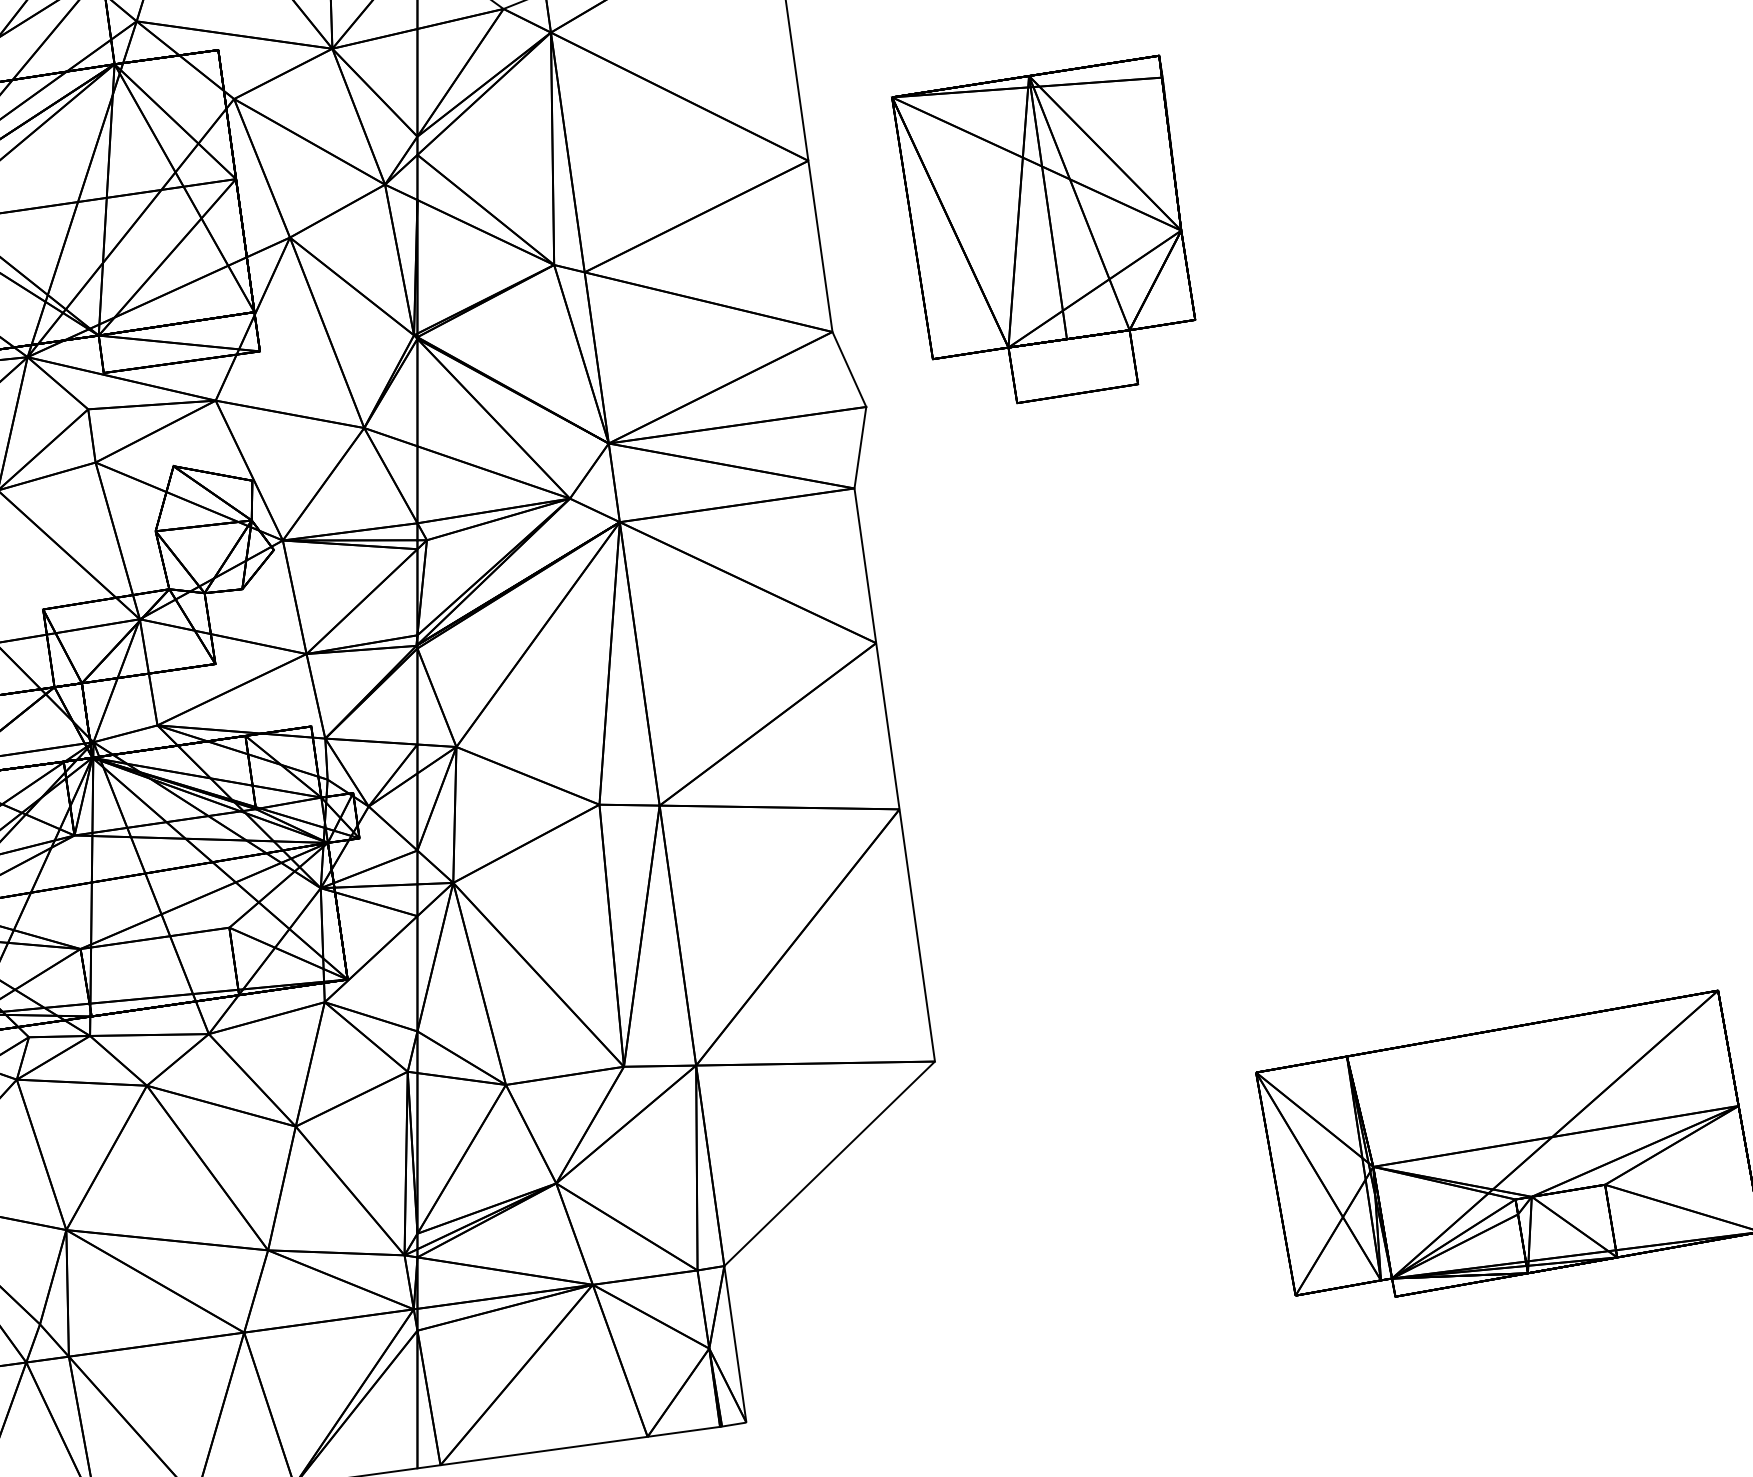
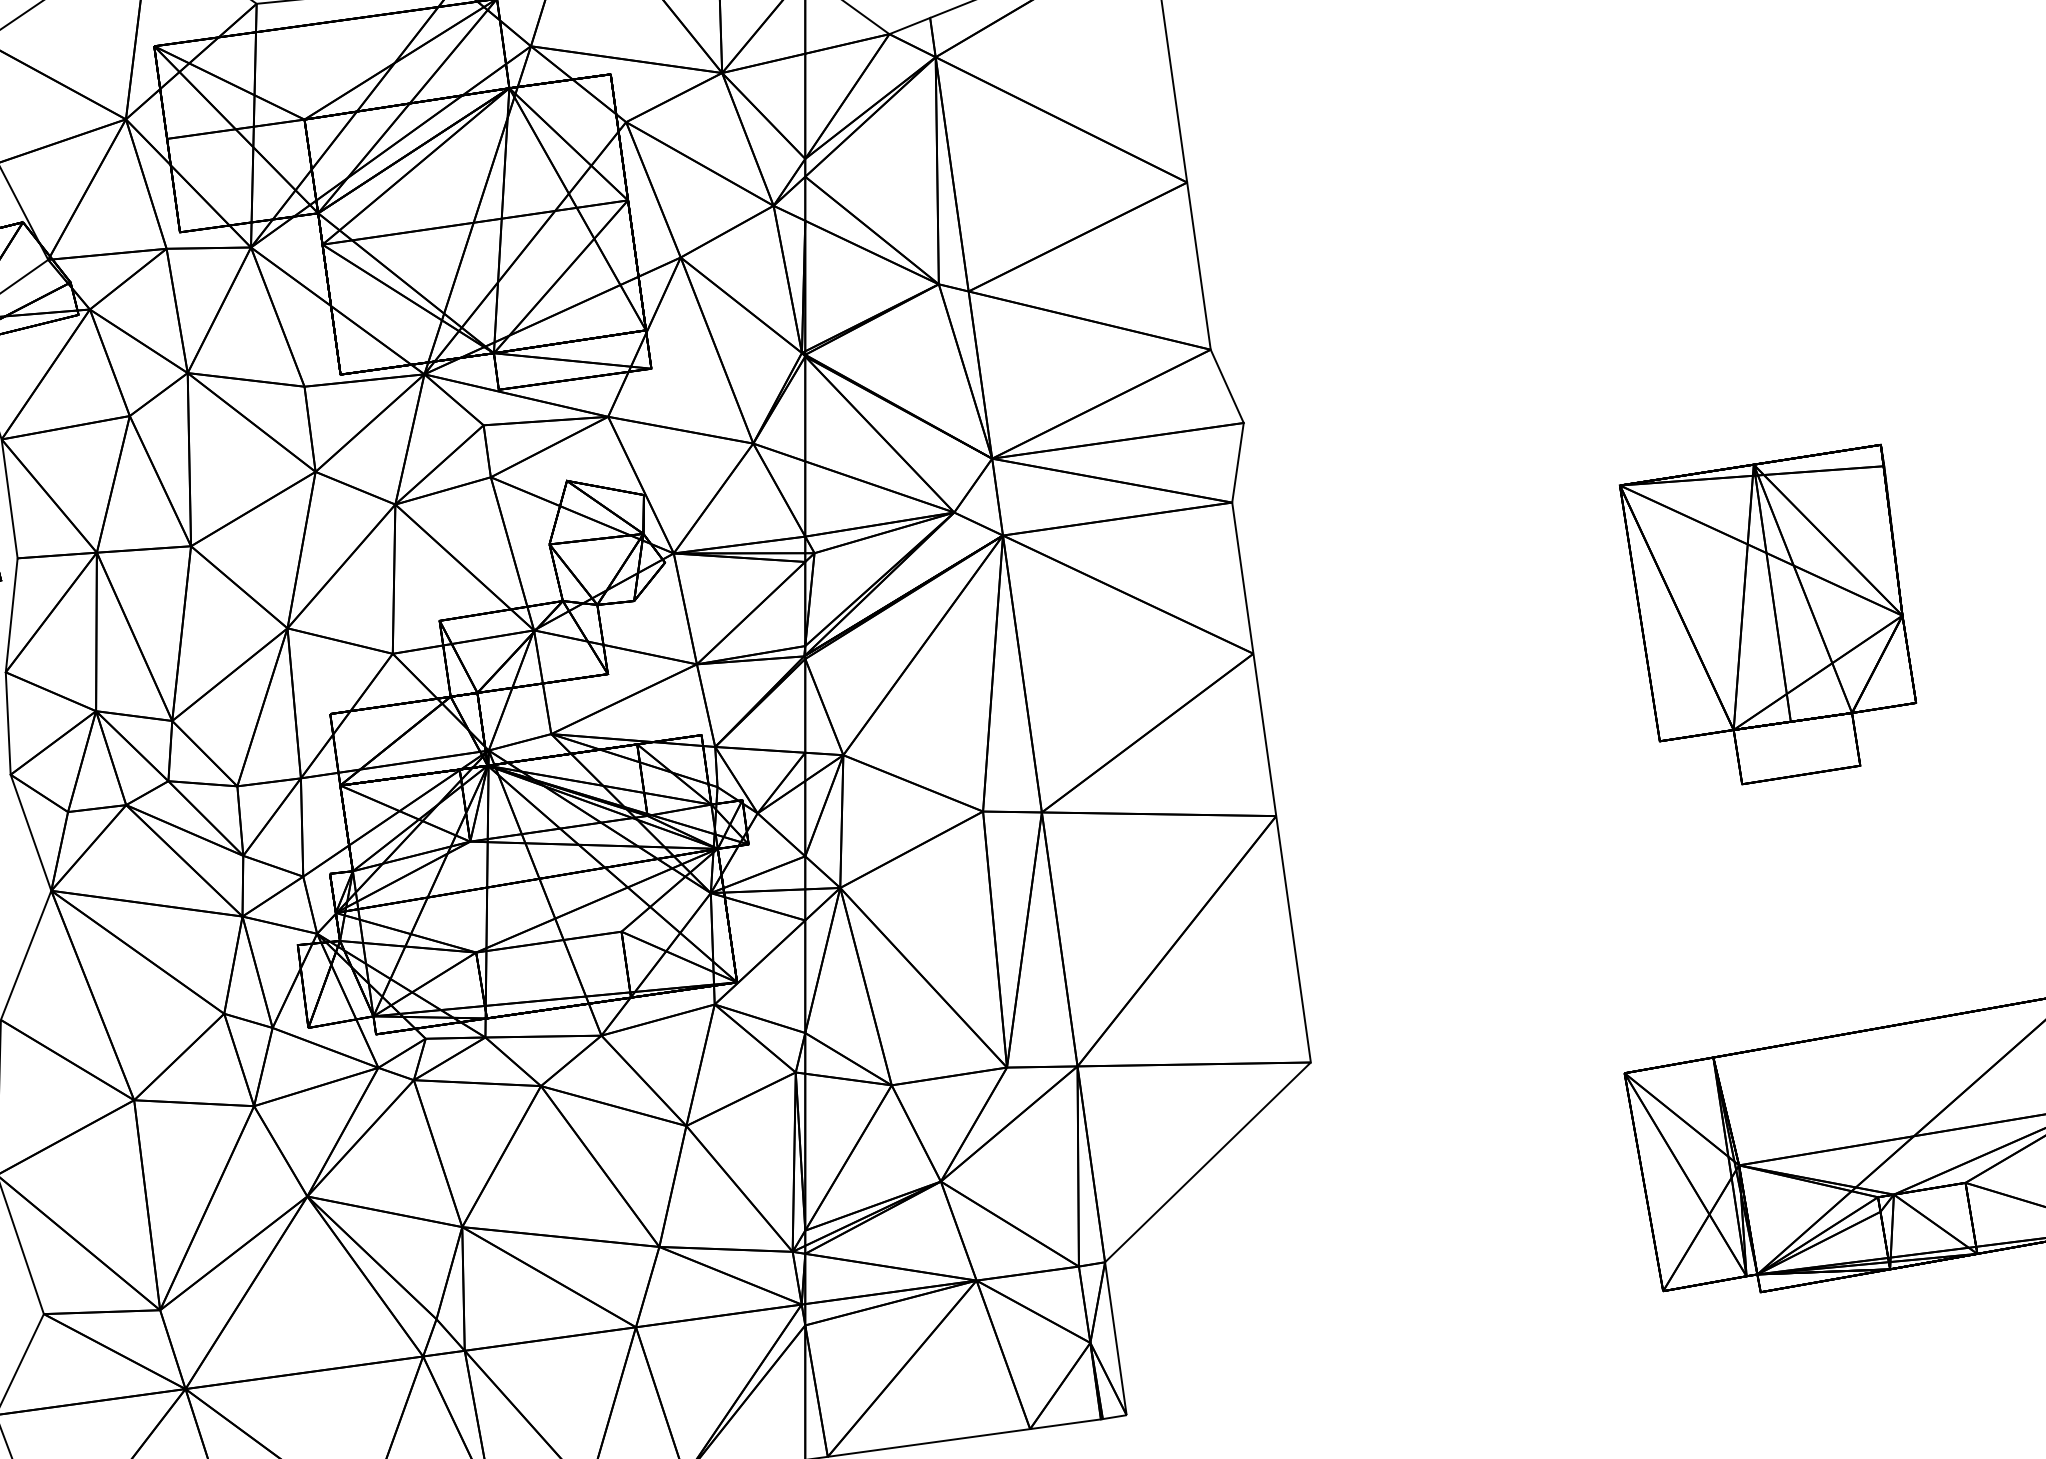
part: (1043, 229) -> (1767, 614), moved

